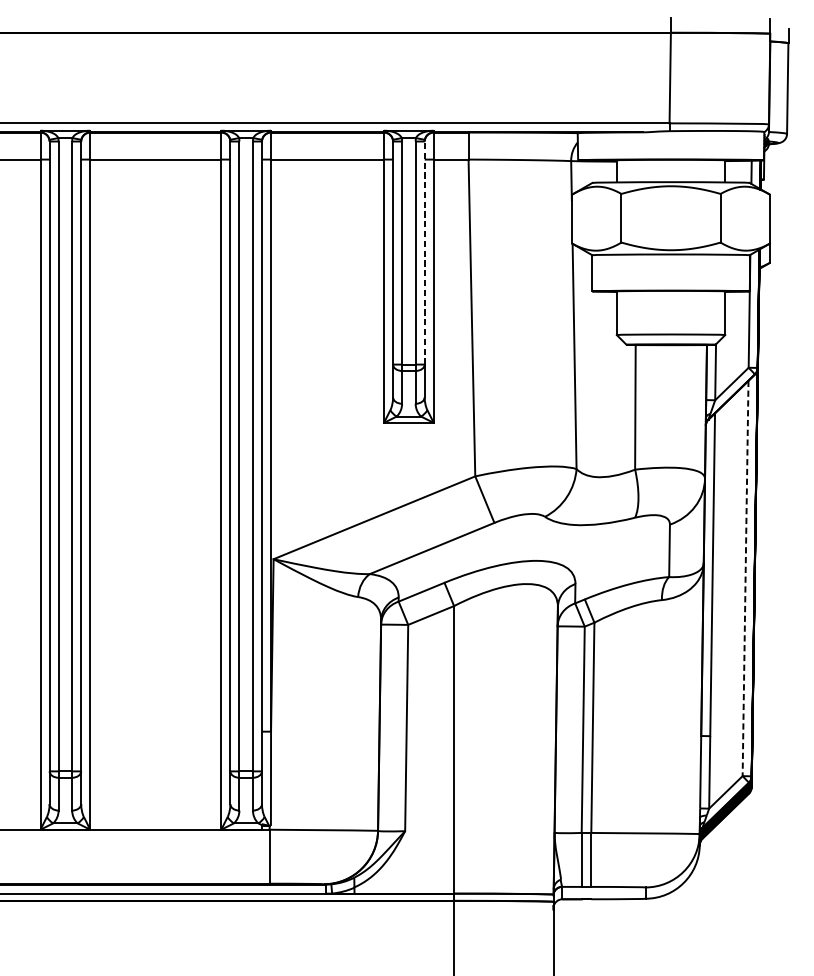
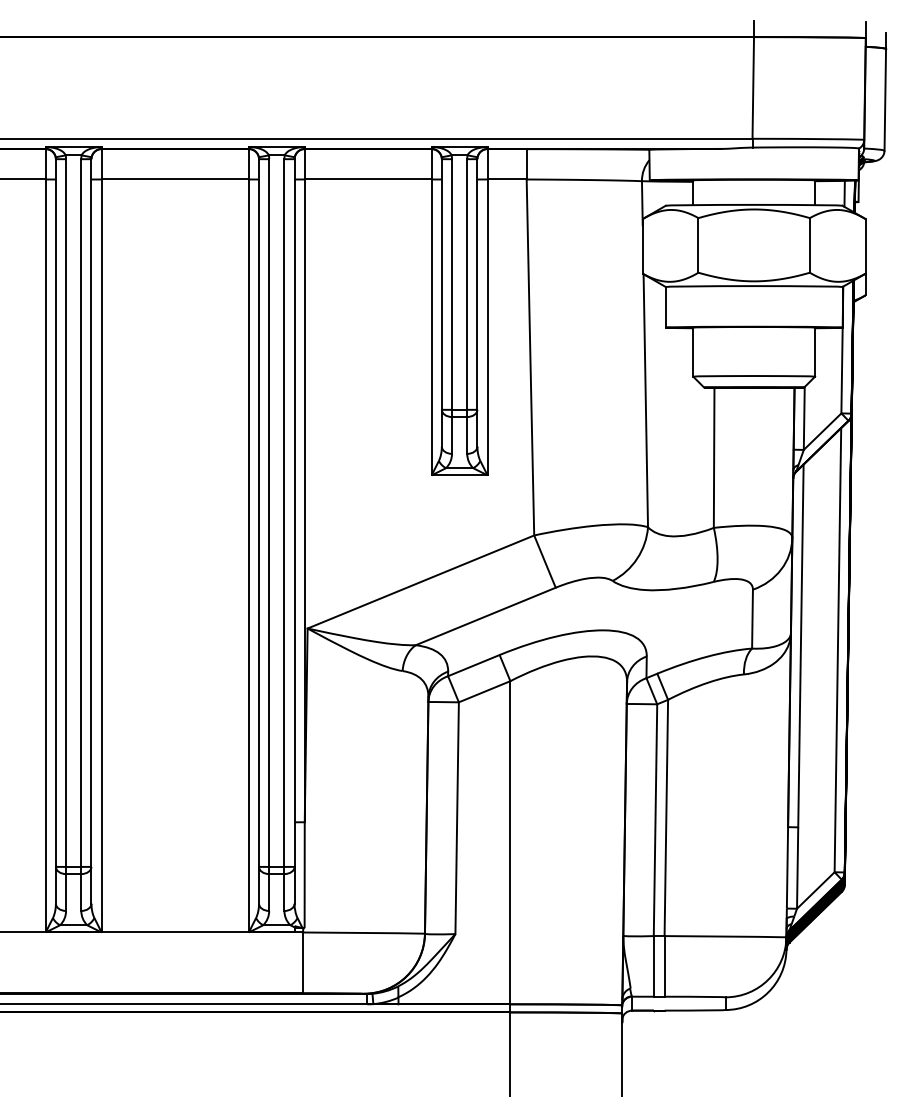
line: (424, 252) -> (477, 283), dashed -> solid
line: (745, 578) -> (837, 650), dashed -> solid

